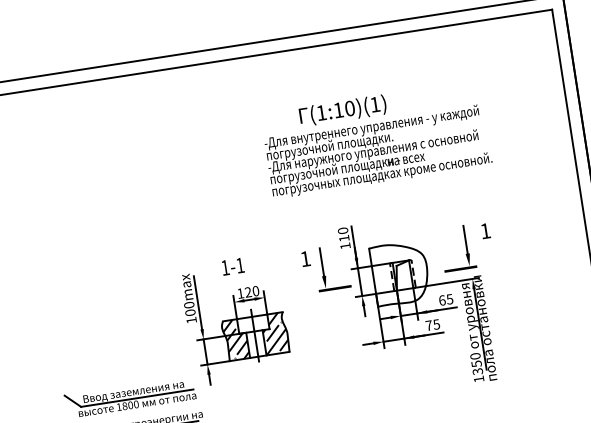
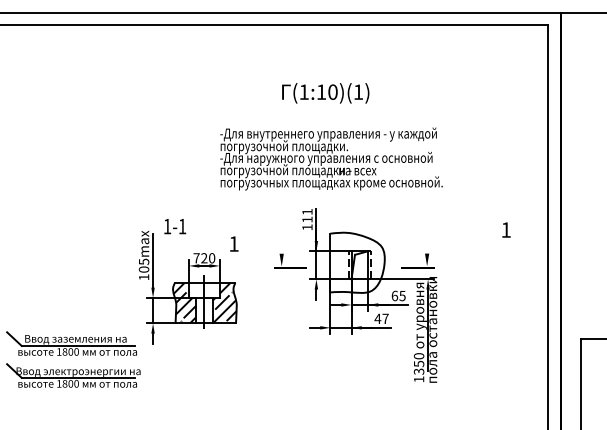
text: (378, 151) -> (331, 158), moved
text: (343, 230) -> (307, 211), 110 -> 111
text: (485, 230) -> (506, 229), moved
line: (465, 239) -> (427, 239), removed
text: (305, 258) -> (234, 243), moved
line: (321, 262) -> (281, 239), removed
text: (233, 266) -> (175, 226), moved
text: (240, 293) -> (196, 258), 120 -> 720
text: (188, 304) -> (143, 261), 100max -> 105max
text: (432, 324) -> (381, 318), 75 -> 47

